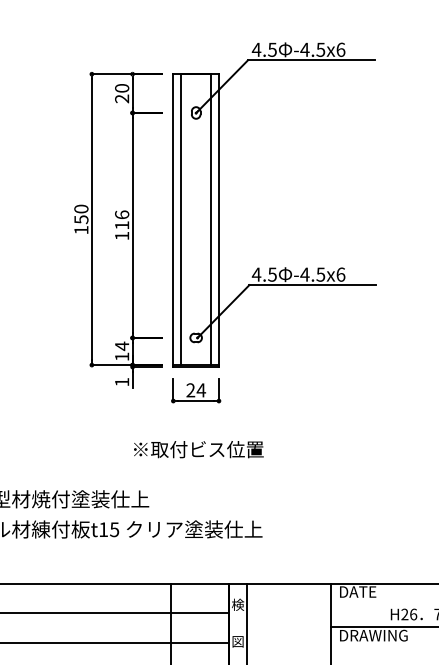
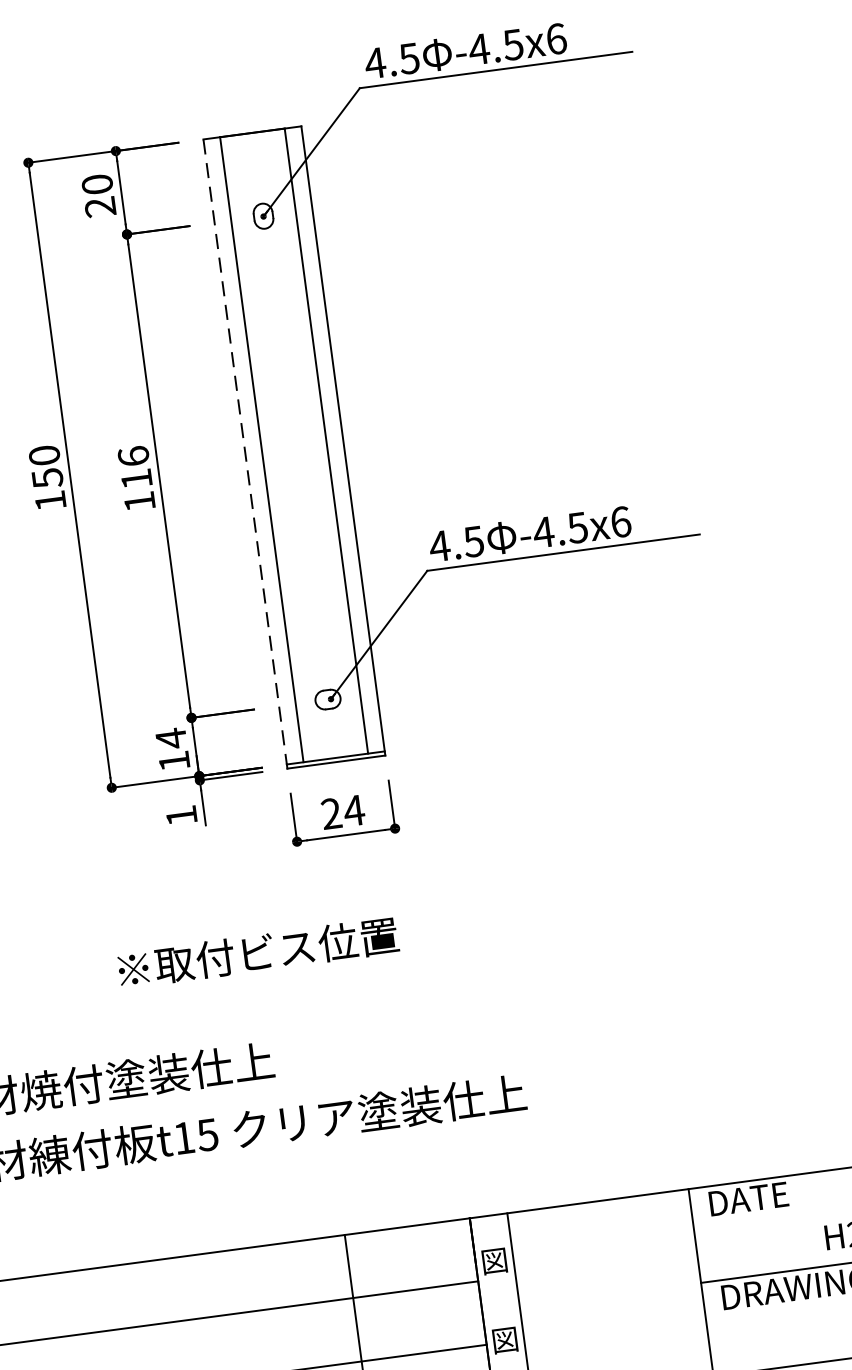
line: (173, 220) -> (245, 453), solid -> dashed
text: (198, 449) -> (257, 952), moved
text: (238, 604) -> (495, 1260), 検 -> 図

